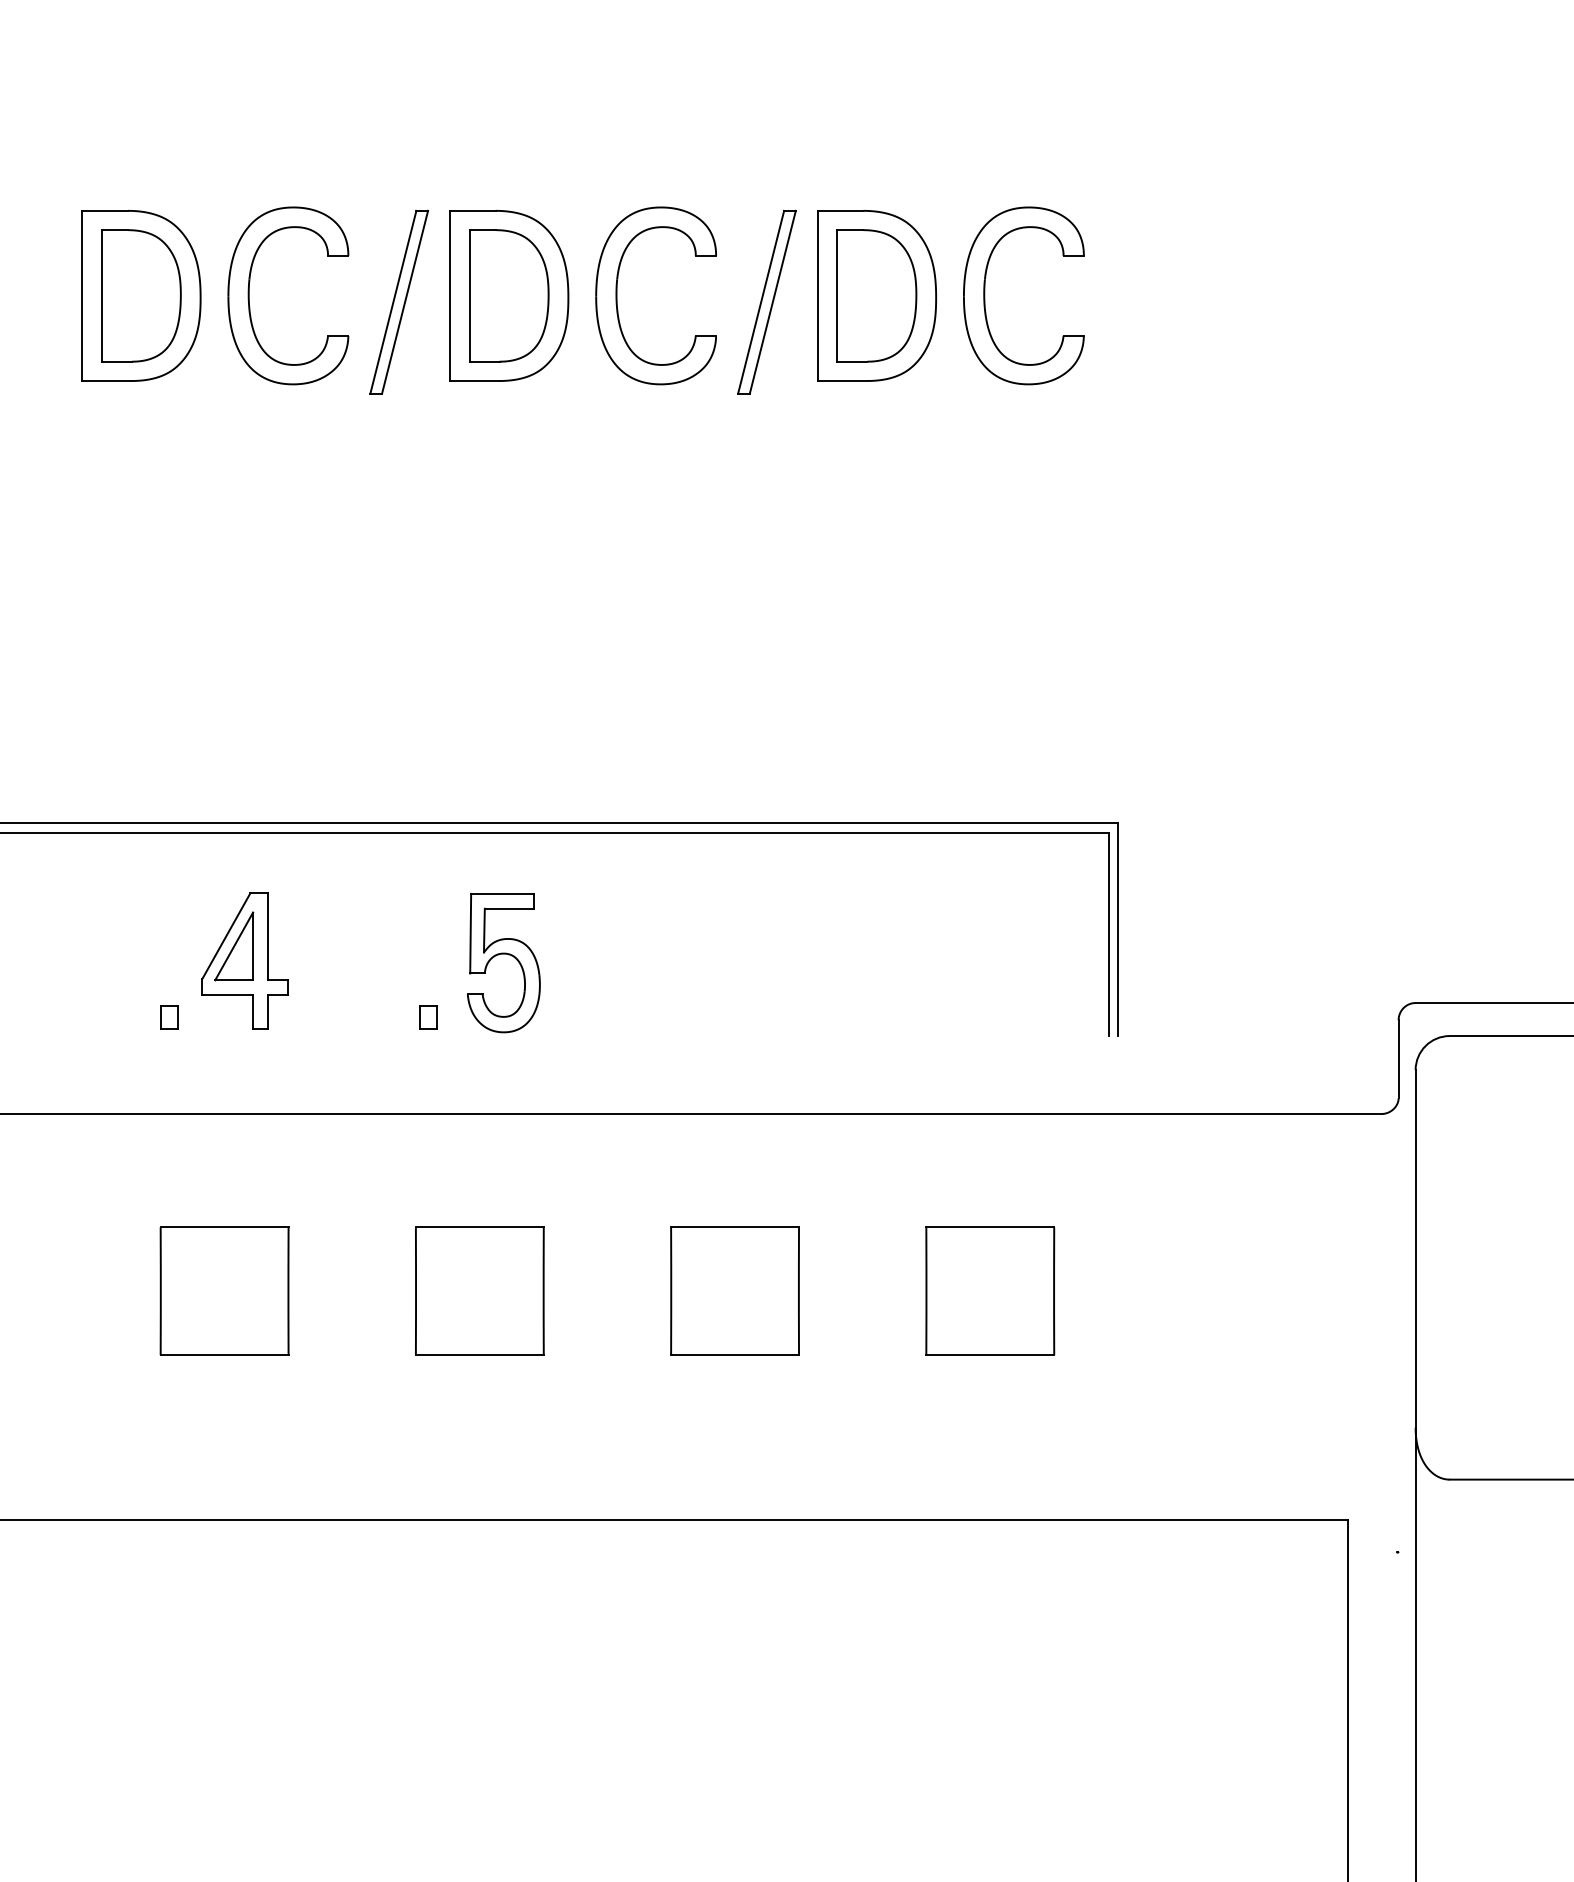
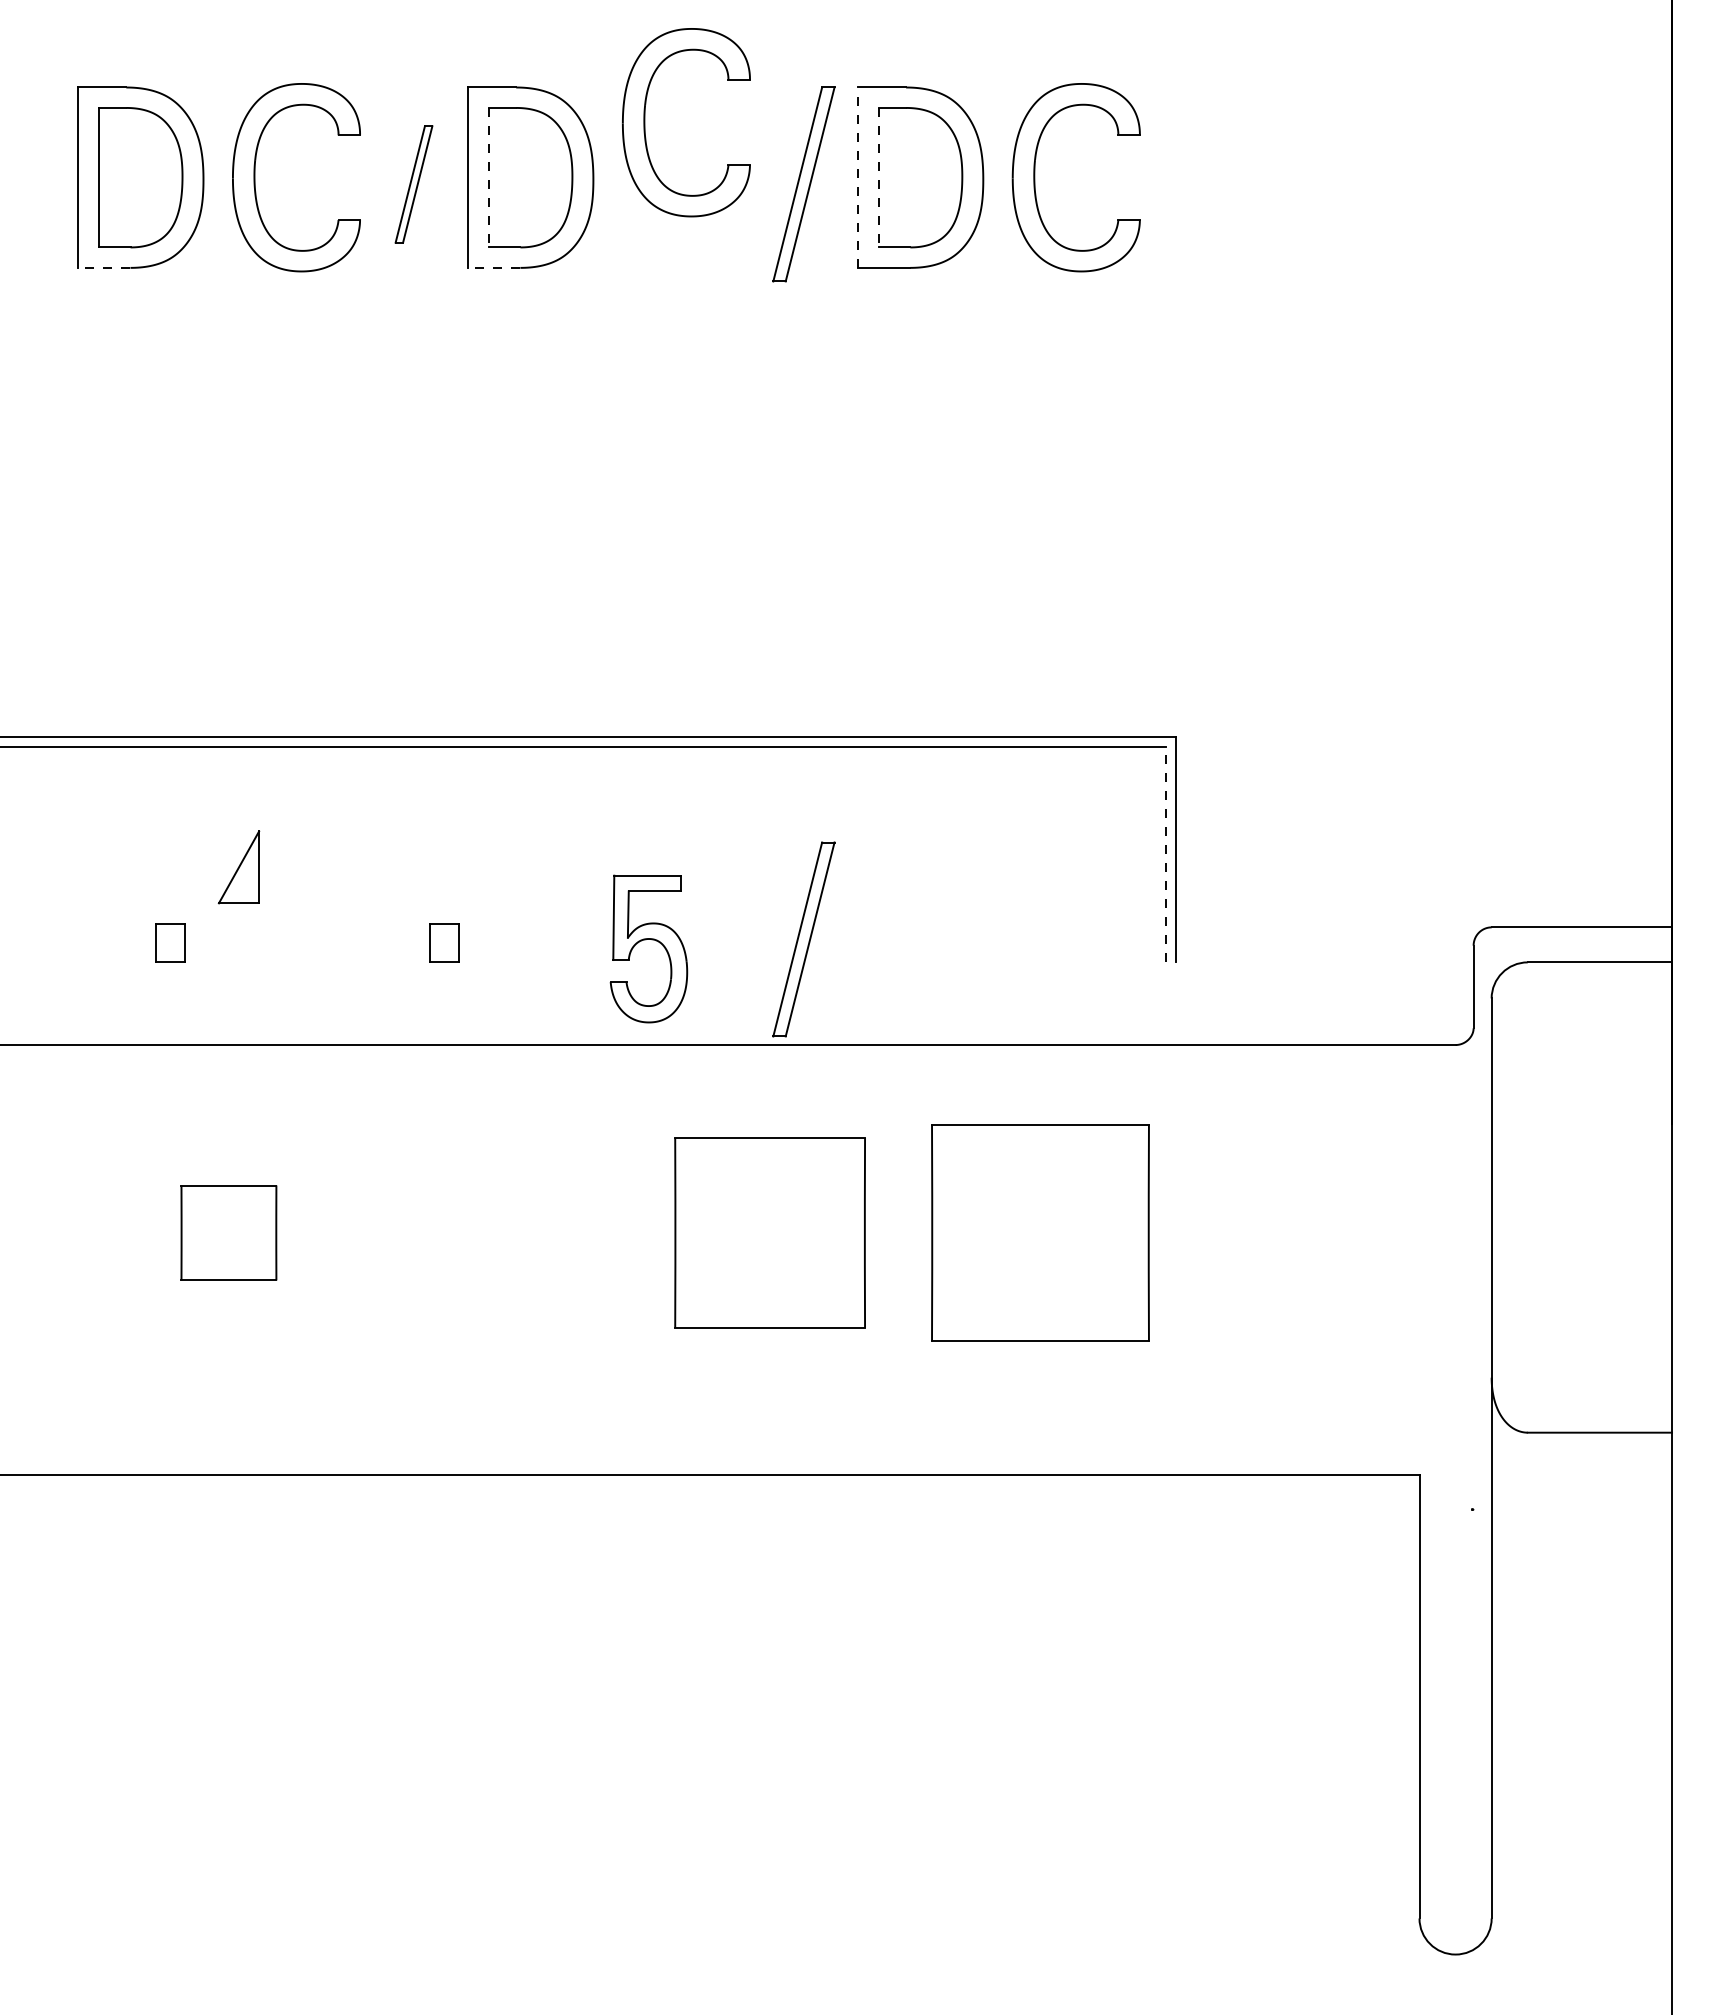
line: (469, 295) -> (488, 177), solid -> dashed
part: (617, 295) -> (645, 122), moved
line: (817, 295) -> (857, 177), solid -> dashed
line: (837, 295) -> (878, 177), solid -> dashed
part: (398, 302) -> (413, 184), size x0.6
line: (106, 380) -> (103, 267), solid -> dashed
line: (474, 380) -> (493, 267), solid -> dashed
line: (1108, 934) -> (1166, 854), solid -> dashed
part: (500, 955) -> (645, 940), moved
part: (244, 960) -> (250, 882), removed
part: (766, 1014) -> (803, 939), added
part: (168, 1017) -> (169, 942), size x1.6
part: (427, 1017) -> (444, 942), size x1.6
part: (224, 1290) -> (228, 1232), size x0.7
part: (479, 1290) -> (499, 1232), removed
part: (734, 1290) -> (769, 1232), size x1.4
part: (990, 1290) -> (1040, 1232), size x1.6

